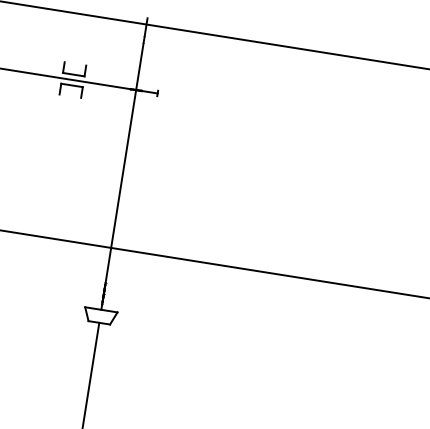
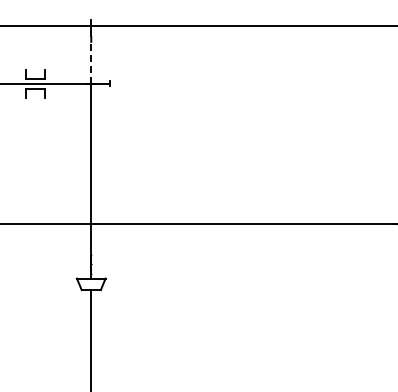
line: (140, 66) -> (91, 62), solid -> dashed

